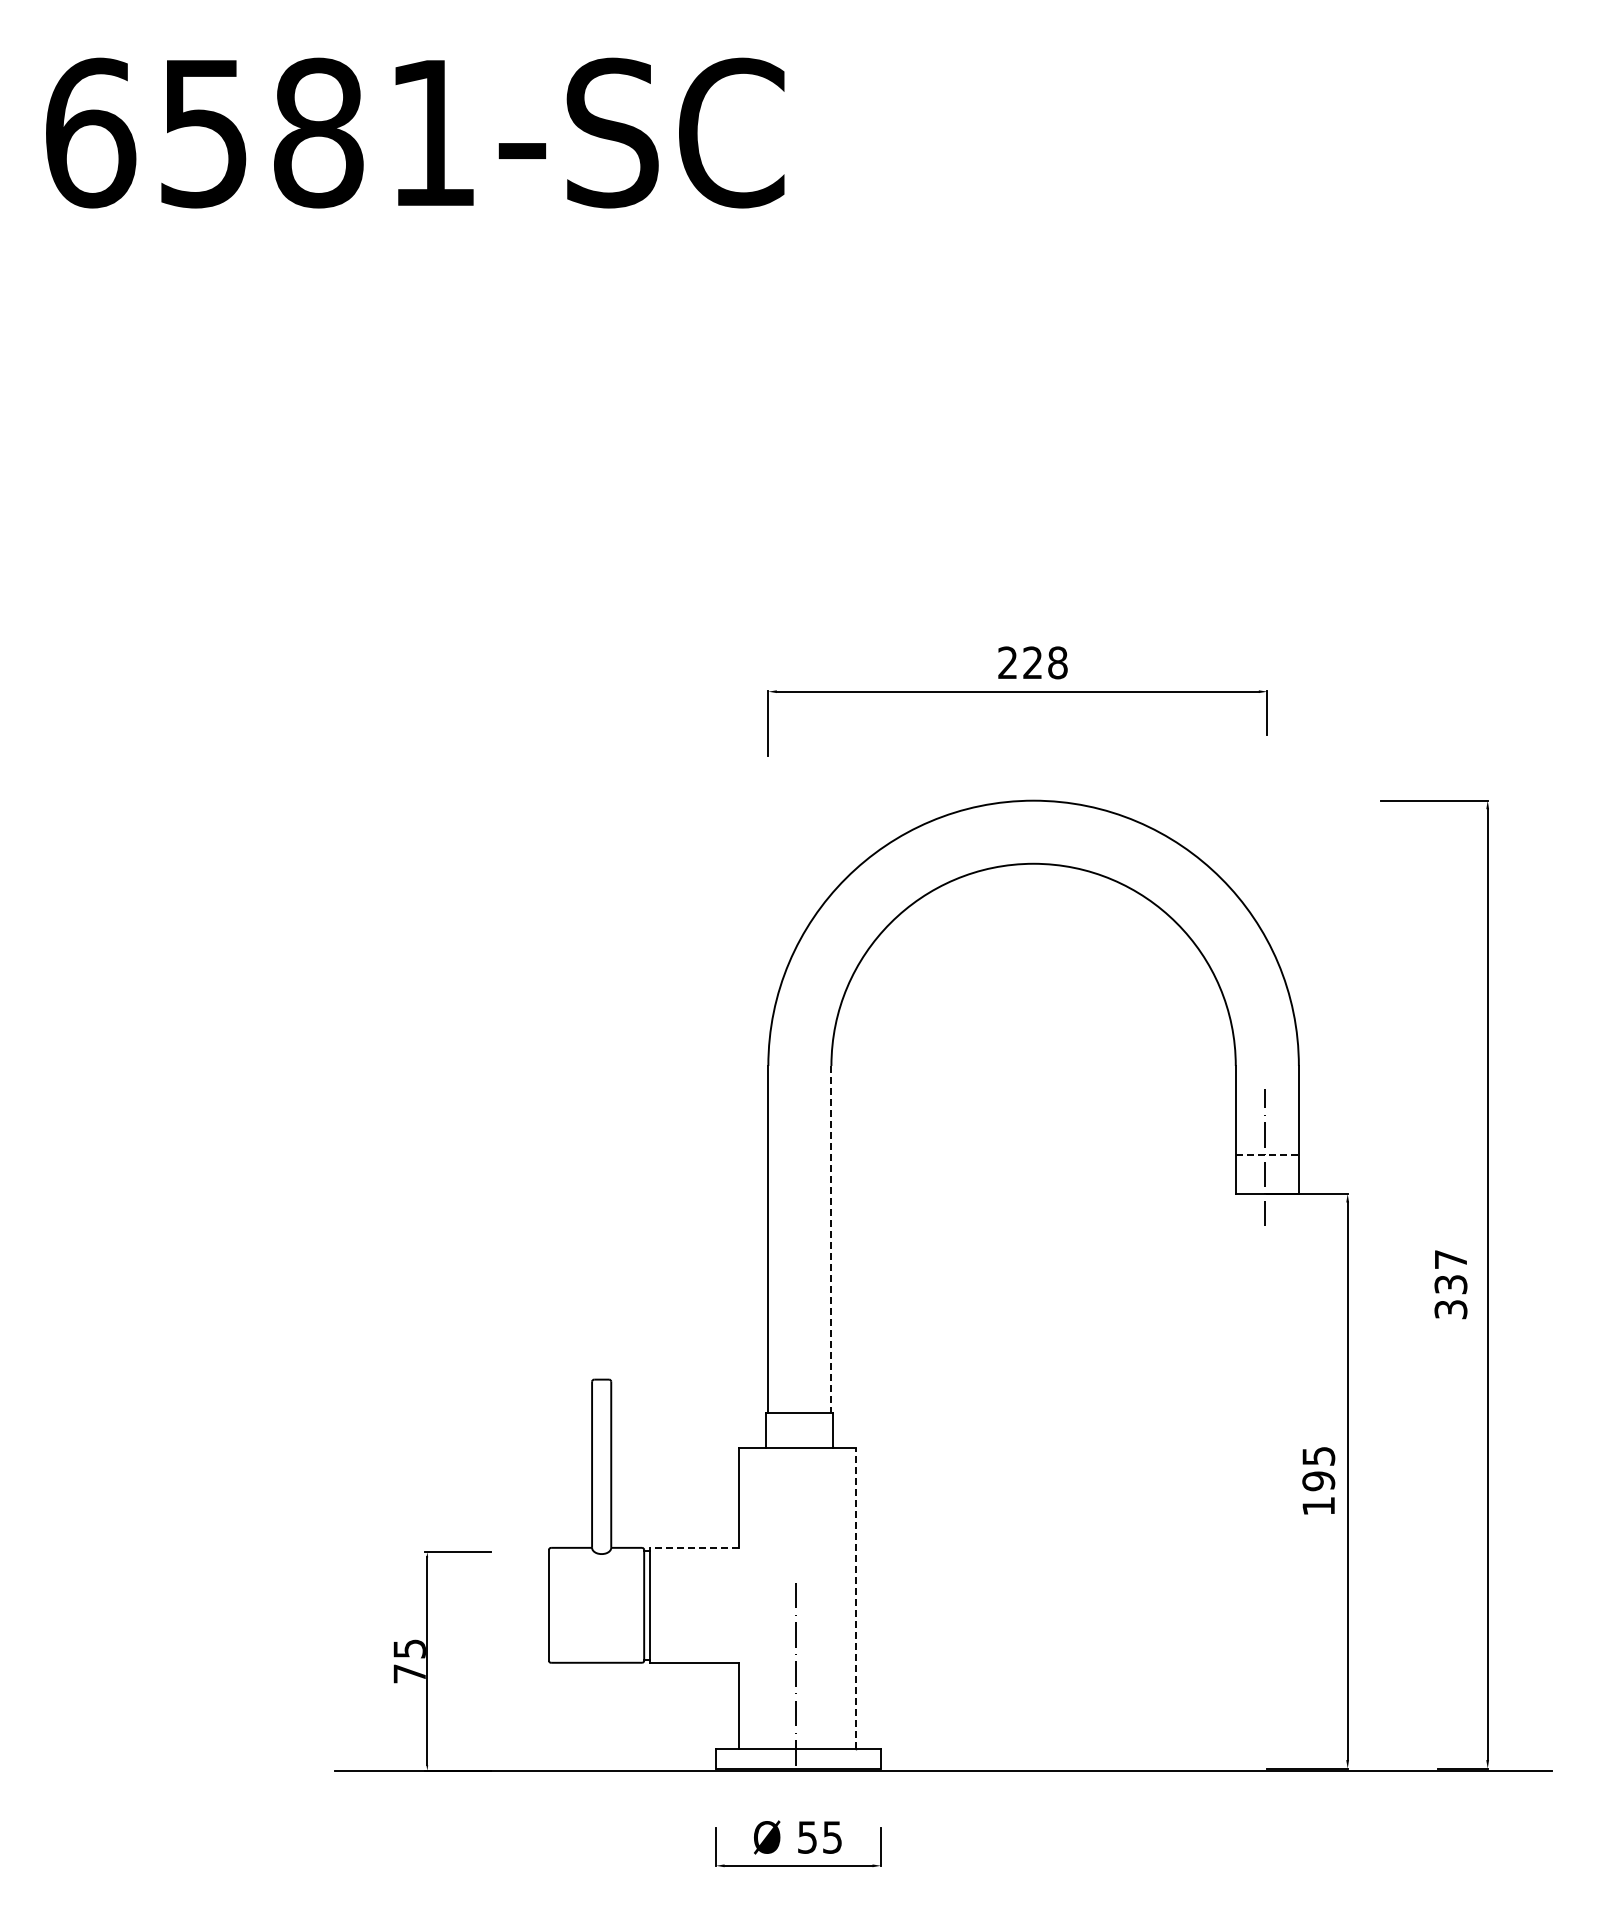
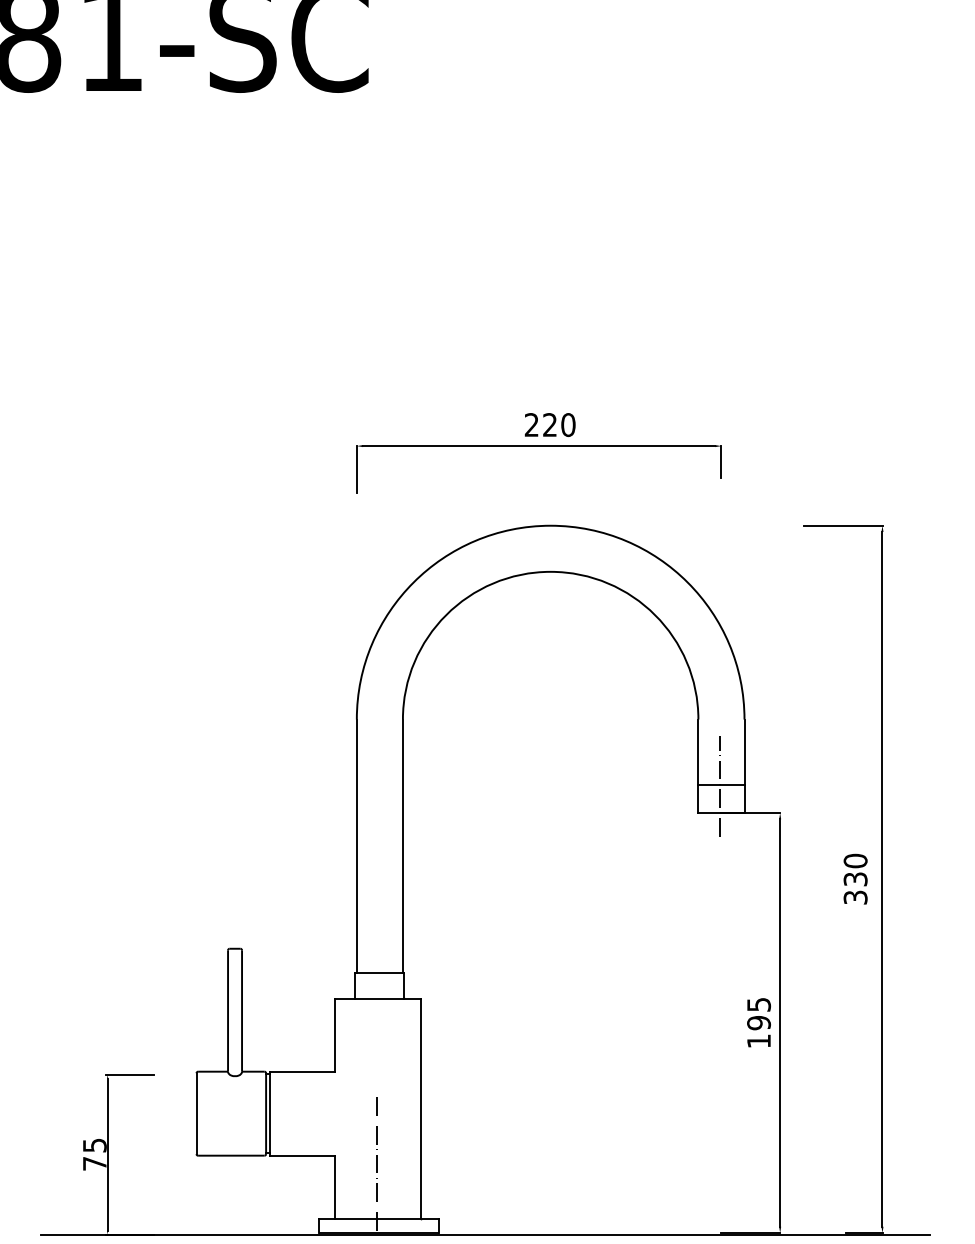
text: (1057, 662) -> (568, 424), 228 -> 220
line: (1267, 1155) -> (721, 784), dashed -> solid
line: (831, 1239) -> (402, 846), dashed -> solid
text: (1450, 1259) -> (855, 860), 337 -> 330
line: (694, 1547) -> (302, 1071), dashed -> solid
line: (856, 1598) -> (421, 1108), dashed -> solid

